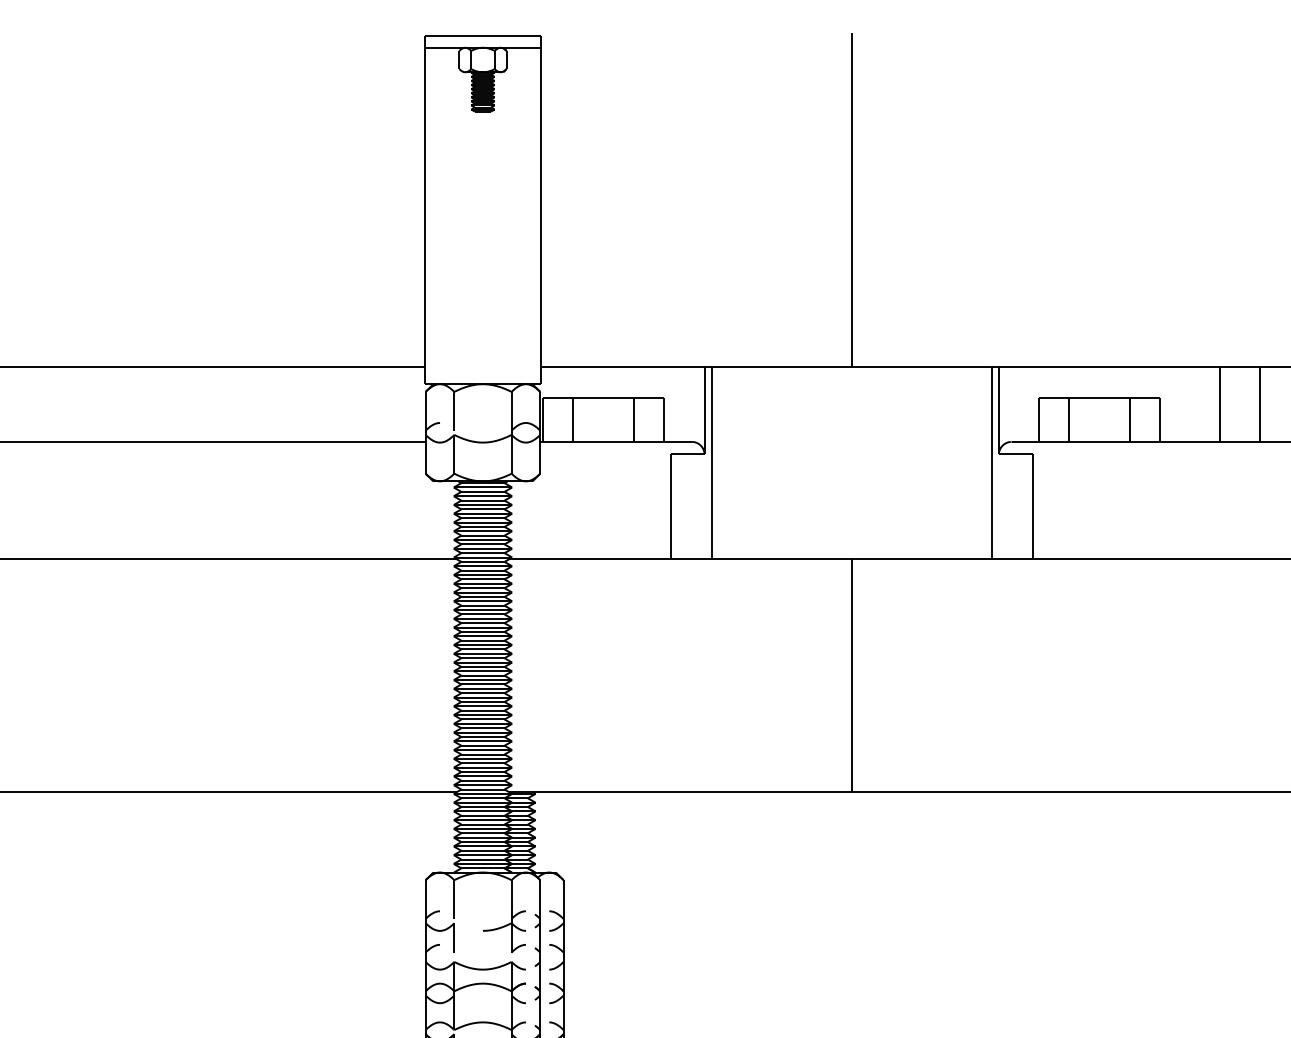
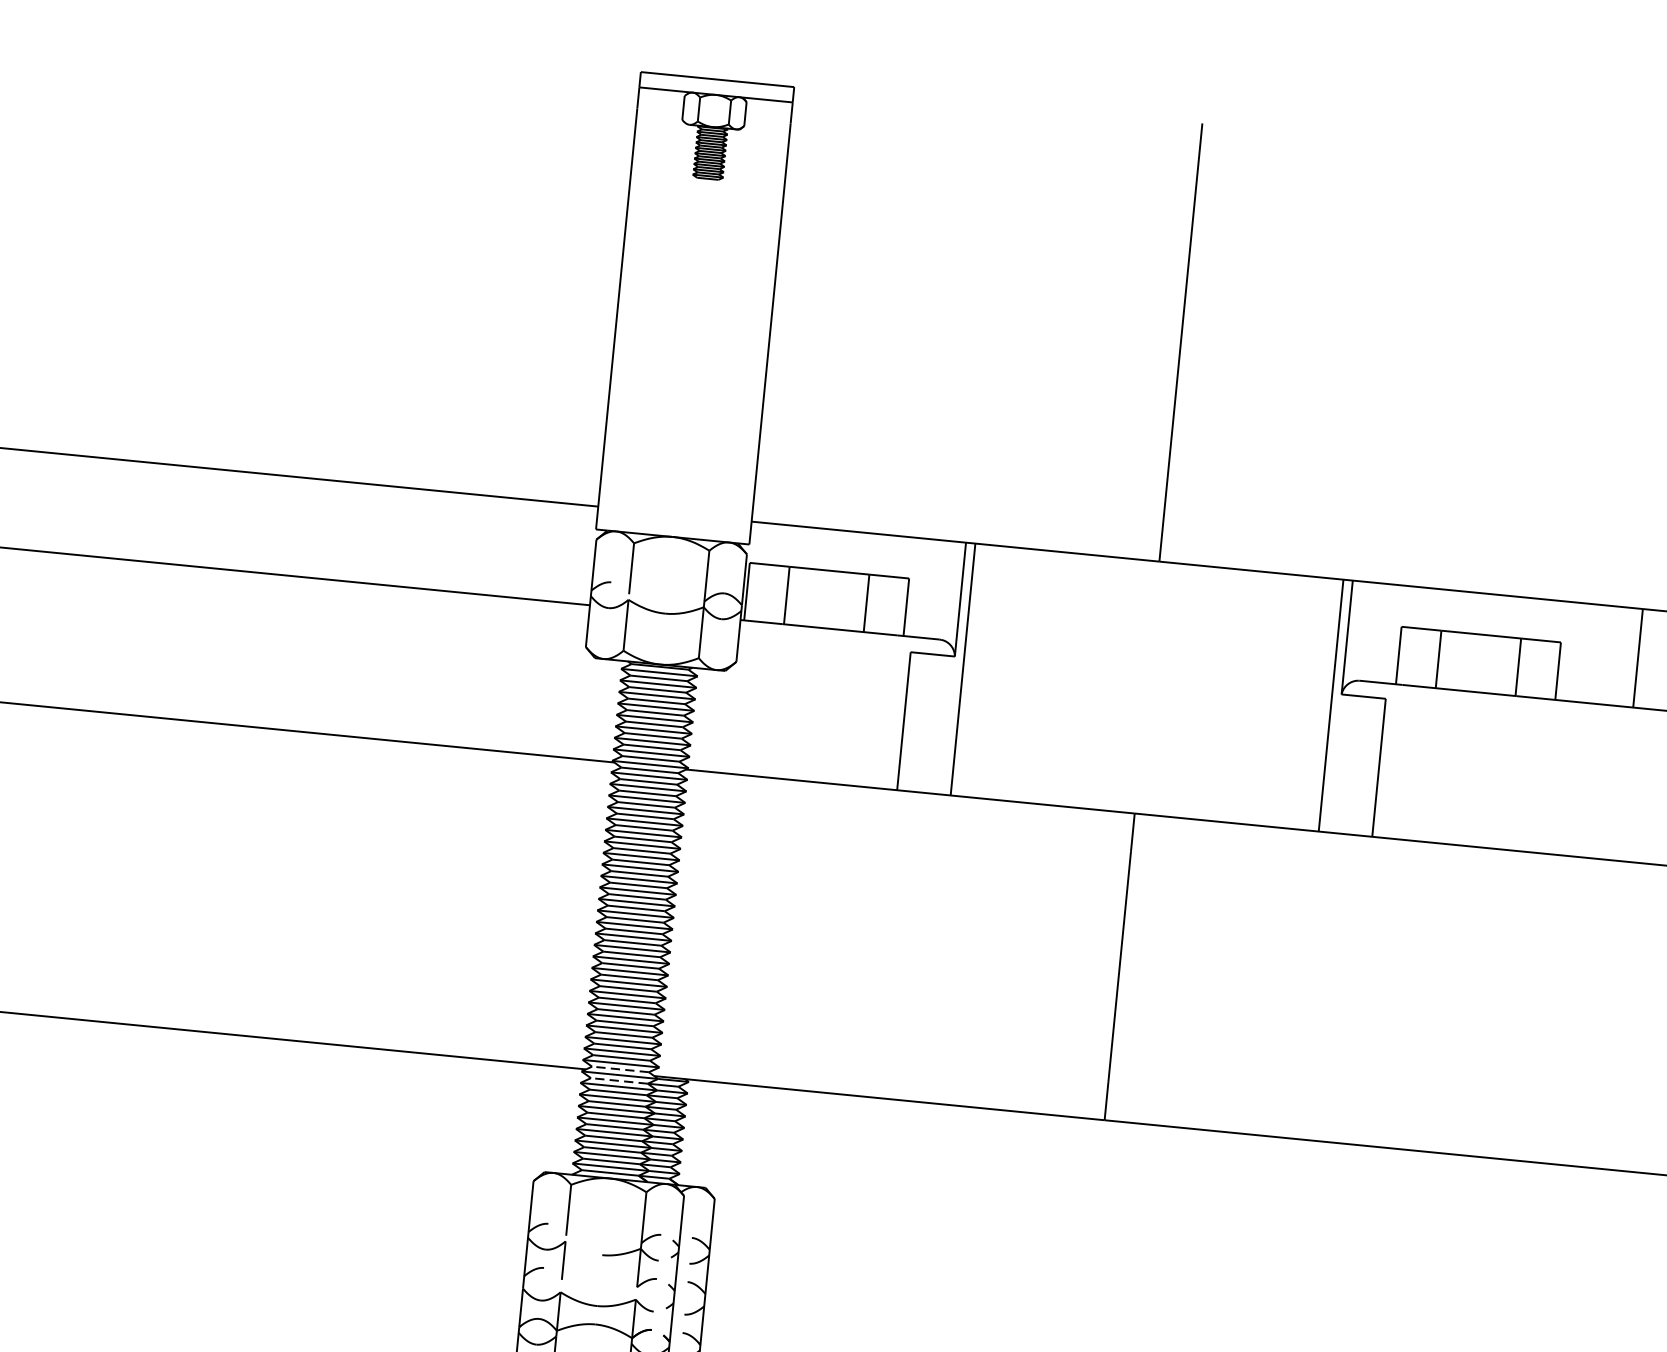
line: (482, 789) -> (619, 1069), solid -> dashed
line: (482, 798) -> (618, 1081), solid -> dashed

